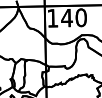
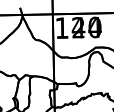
text: (74, 17) -> (87, 27), 140 -> 124

